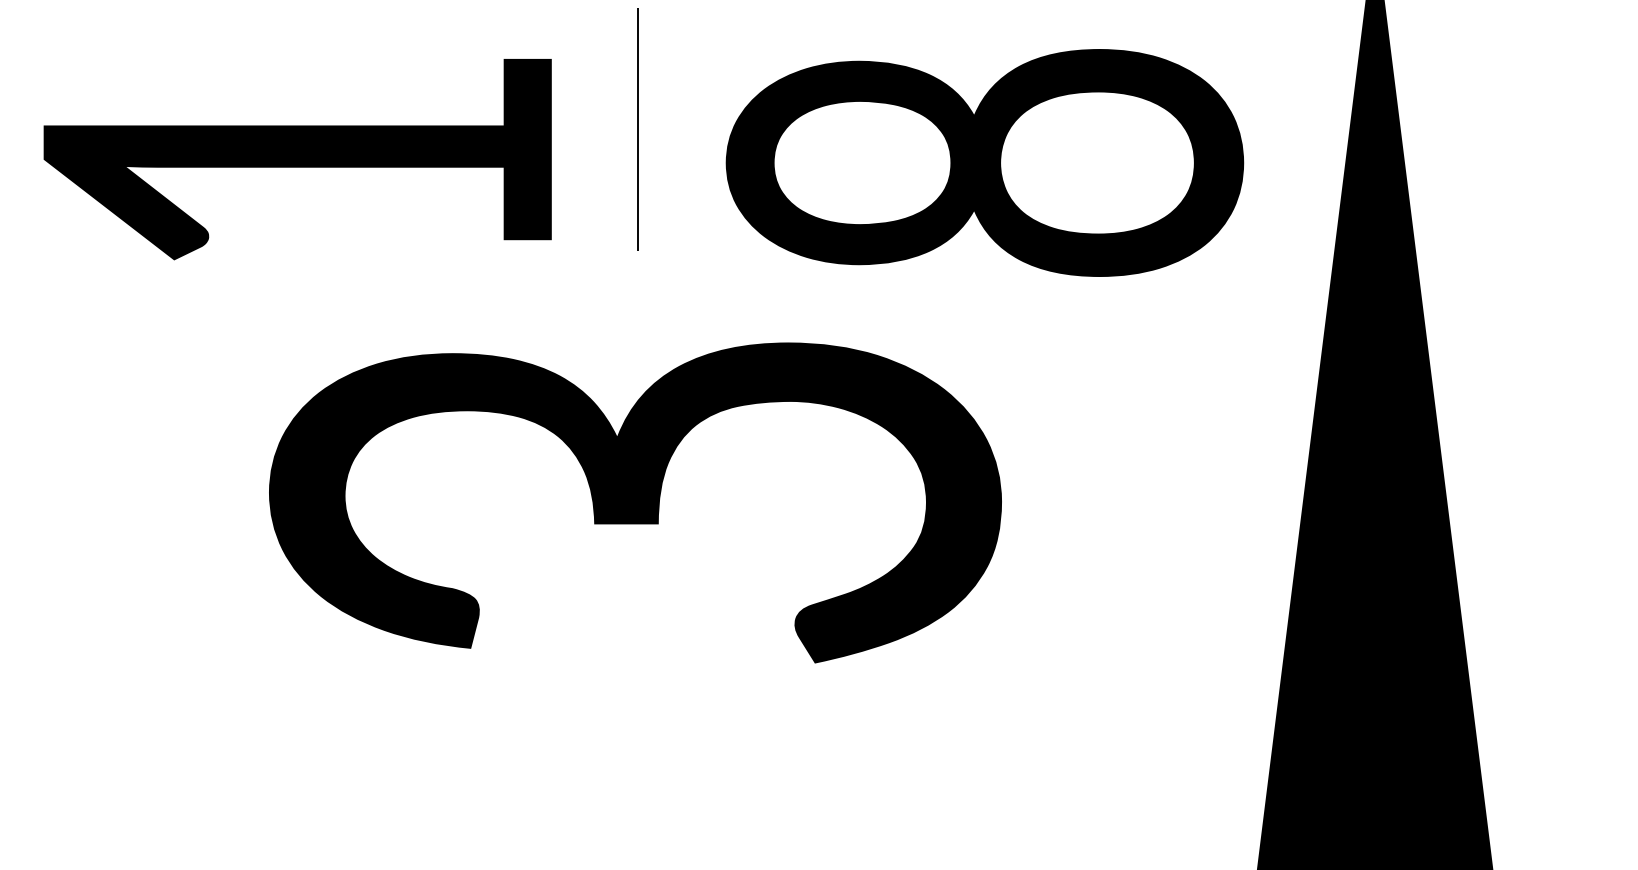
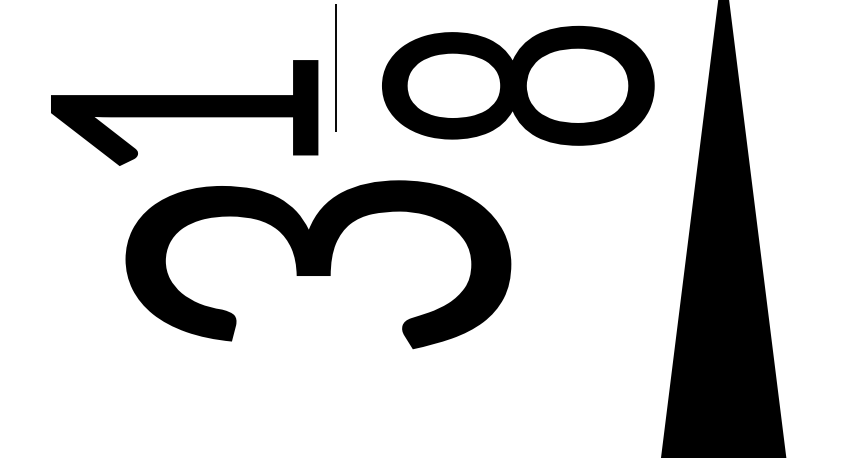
text: (297, 158) -> (184, 112), moved
text: (635, 502) -> (318, 264), moved

